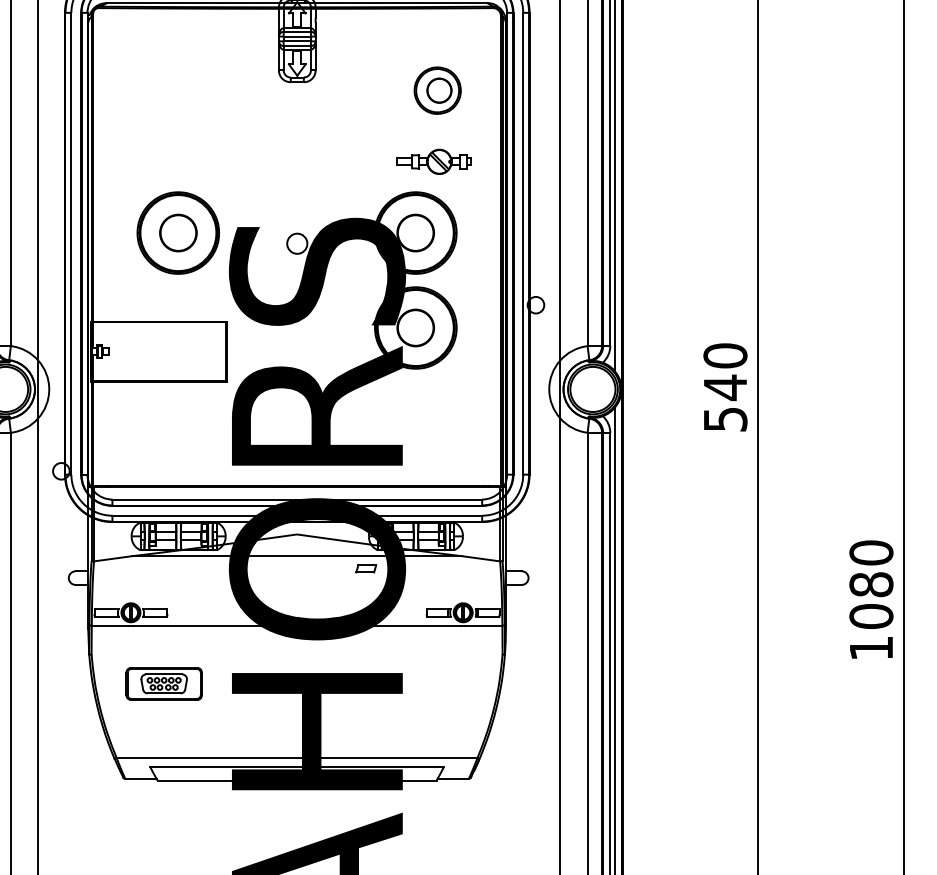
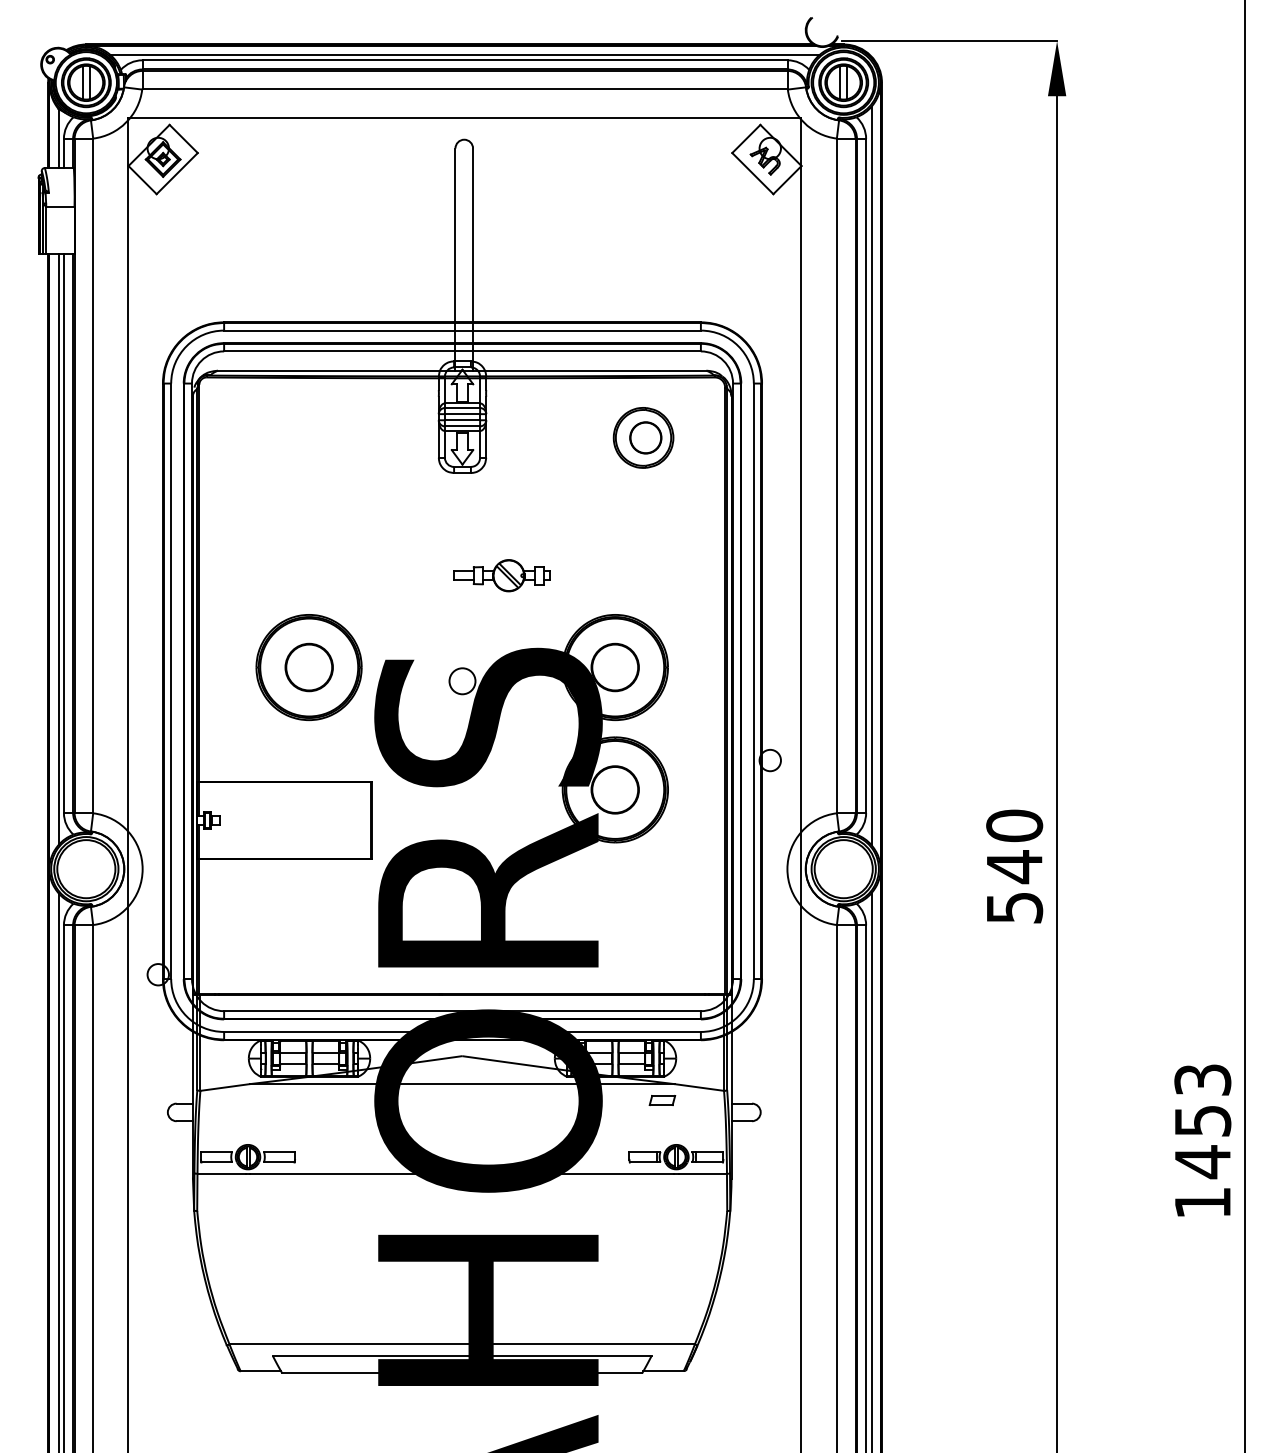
part: (437, 90) -> (643, 437), moved
part: (433, 161) -> (501, 575), moved
part: (366, 568) -> (662, 1100), moved
text: (871, 585) -> (1202, 1121), 1080 -> 1453
part: (163, 683) -> (290, 1248), removed

